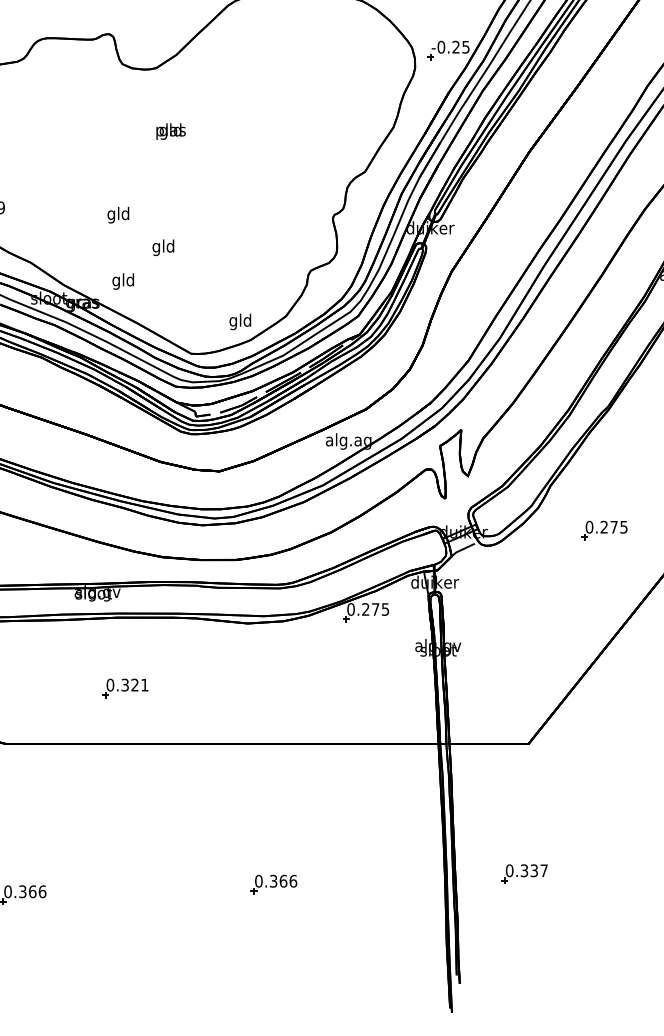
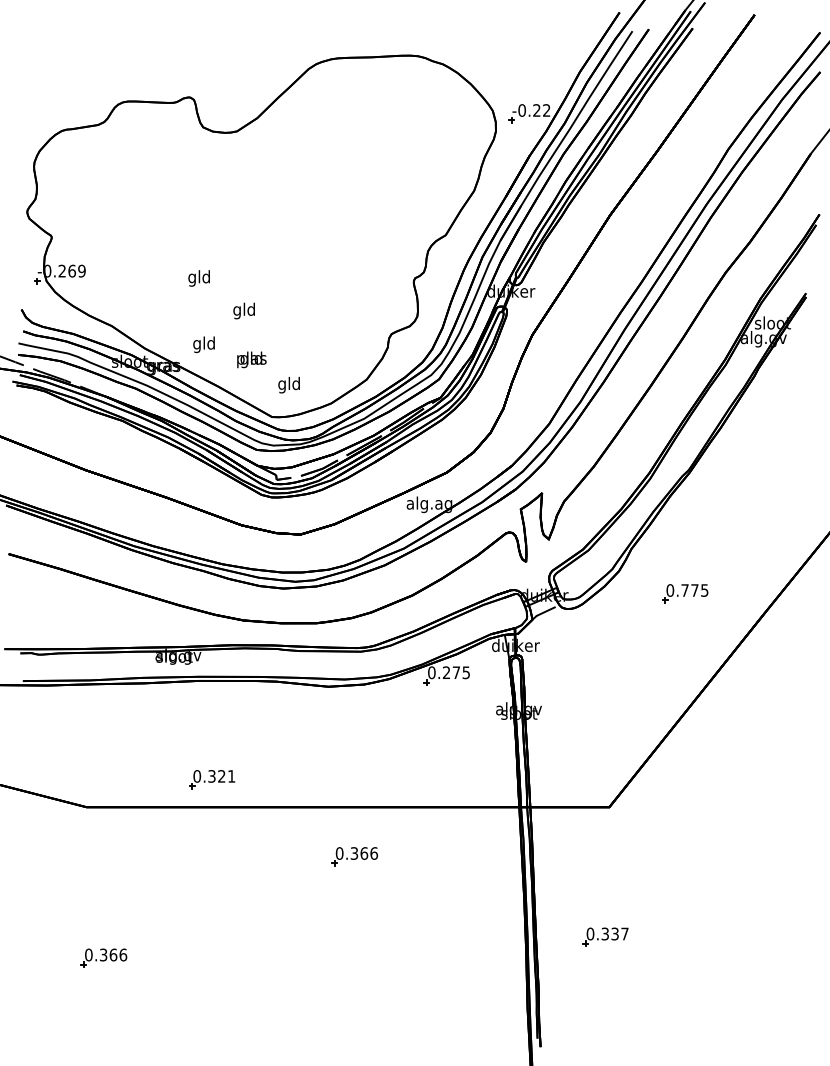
text: (465, 47) -> (546, 110), -0.25 -> -0.22
text: (170, 131) -> (251, 359), moved
text: (239, 322) -> (288, 385), moved
text: (603, 527) -> (684, 590), 0.275 -> 0.775
part: (125, 688) -> (212, 779), moved
part: (273, 884) -> (354, 856), moved

